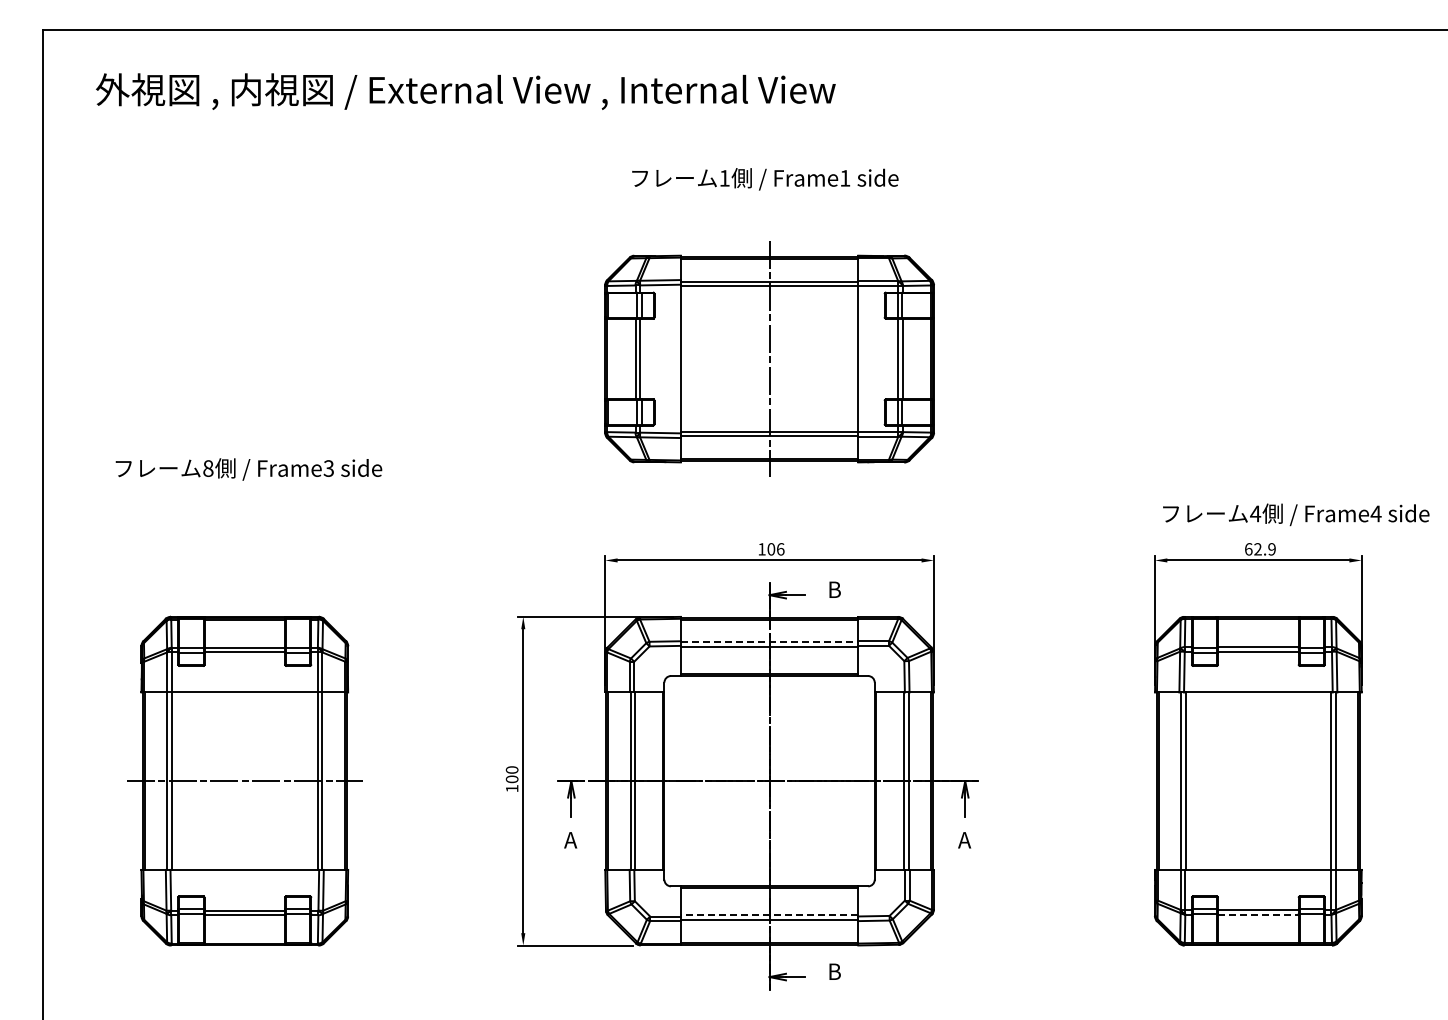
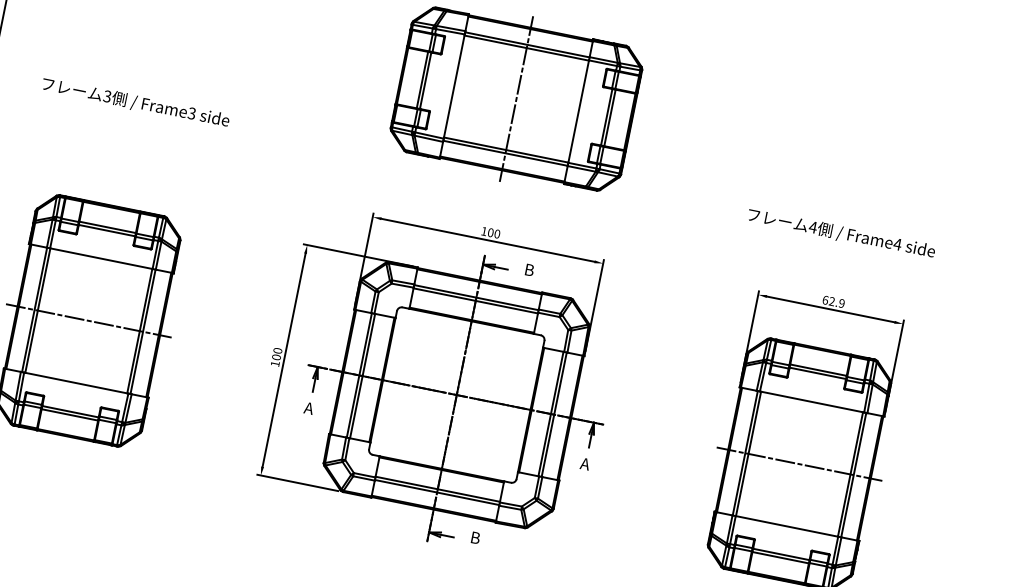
text: (208, 468) -> (107, 96), 8 -> 3
text: (1296, 514) -> (841, 233), moved
text: (780, 549) -> (497, 234), 106 -> 100
line: (769, 642) -> (476, 297), dashed -> solid
line: (1258, 781) -> (799, 464), added
line: (1258, 914) -> (780, 557), dashed -> solid
line: (769, 915) -> (437, 489), dashed -> solid

